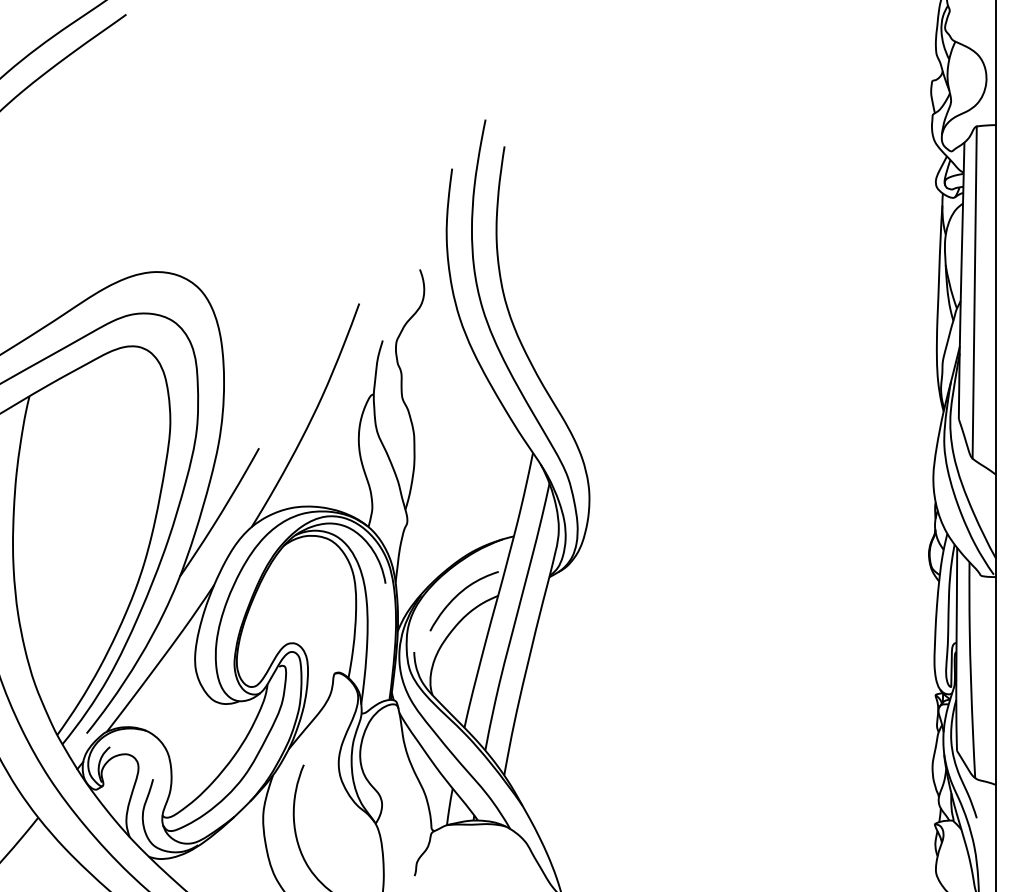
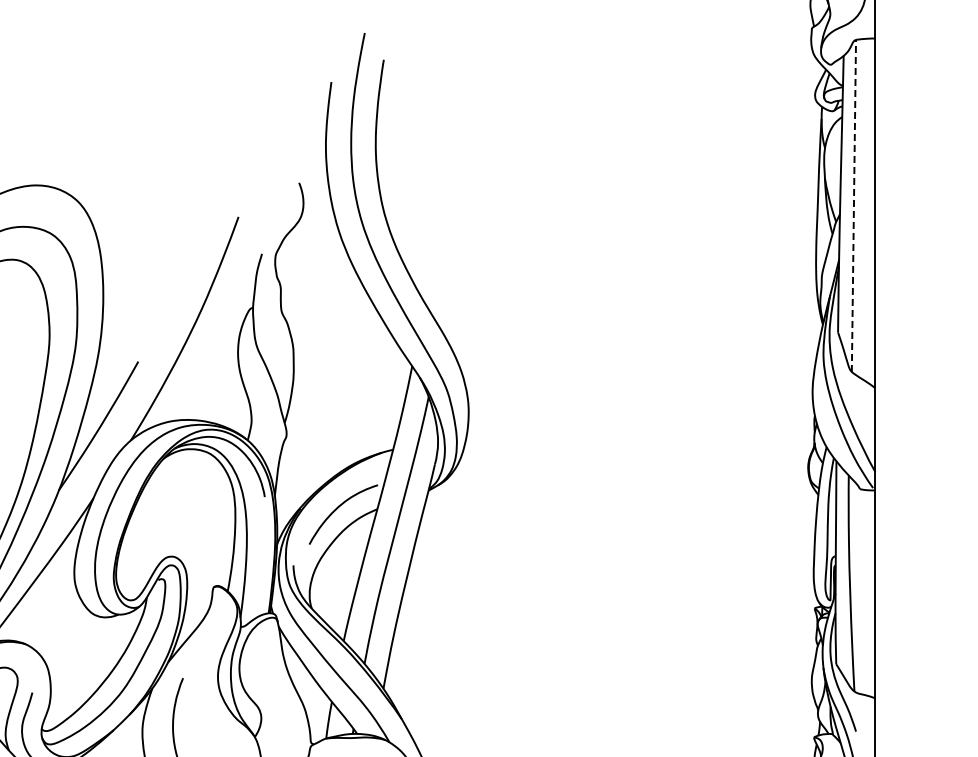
line: (974, 292) -> (853, 205), solid -> dashed

